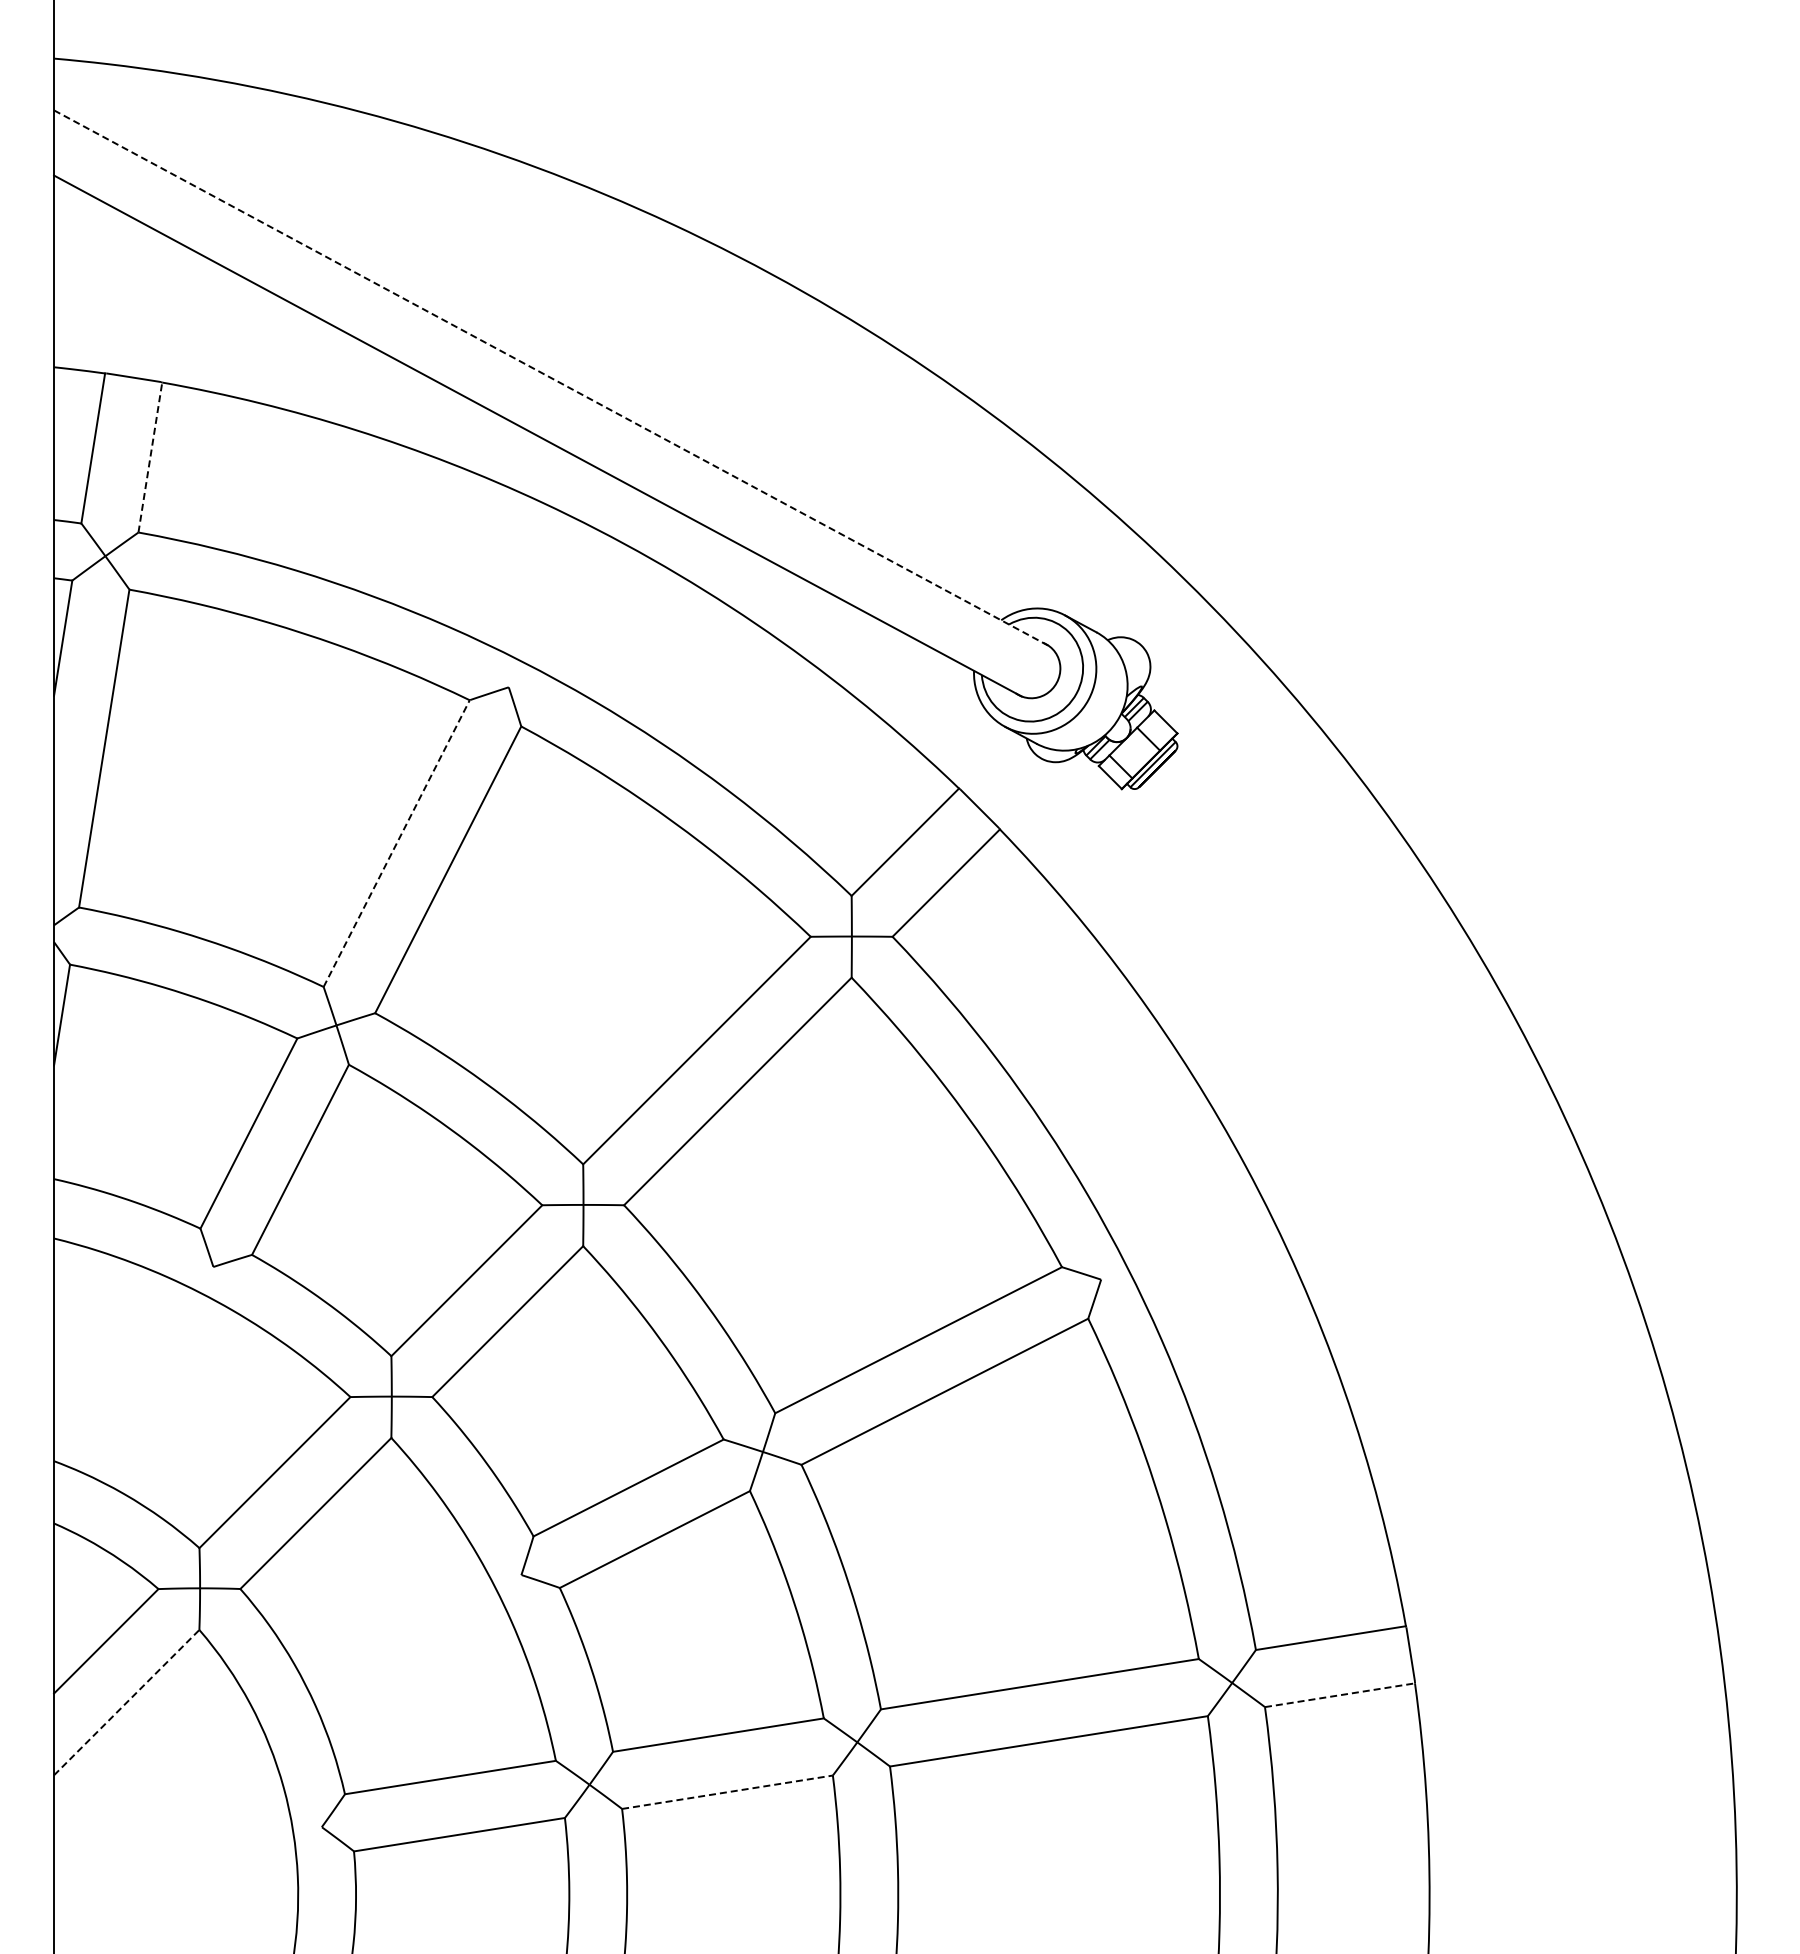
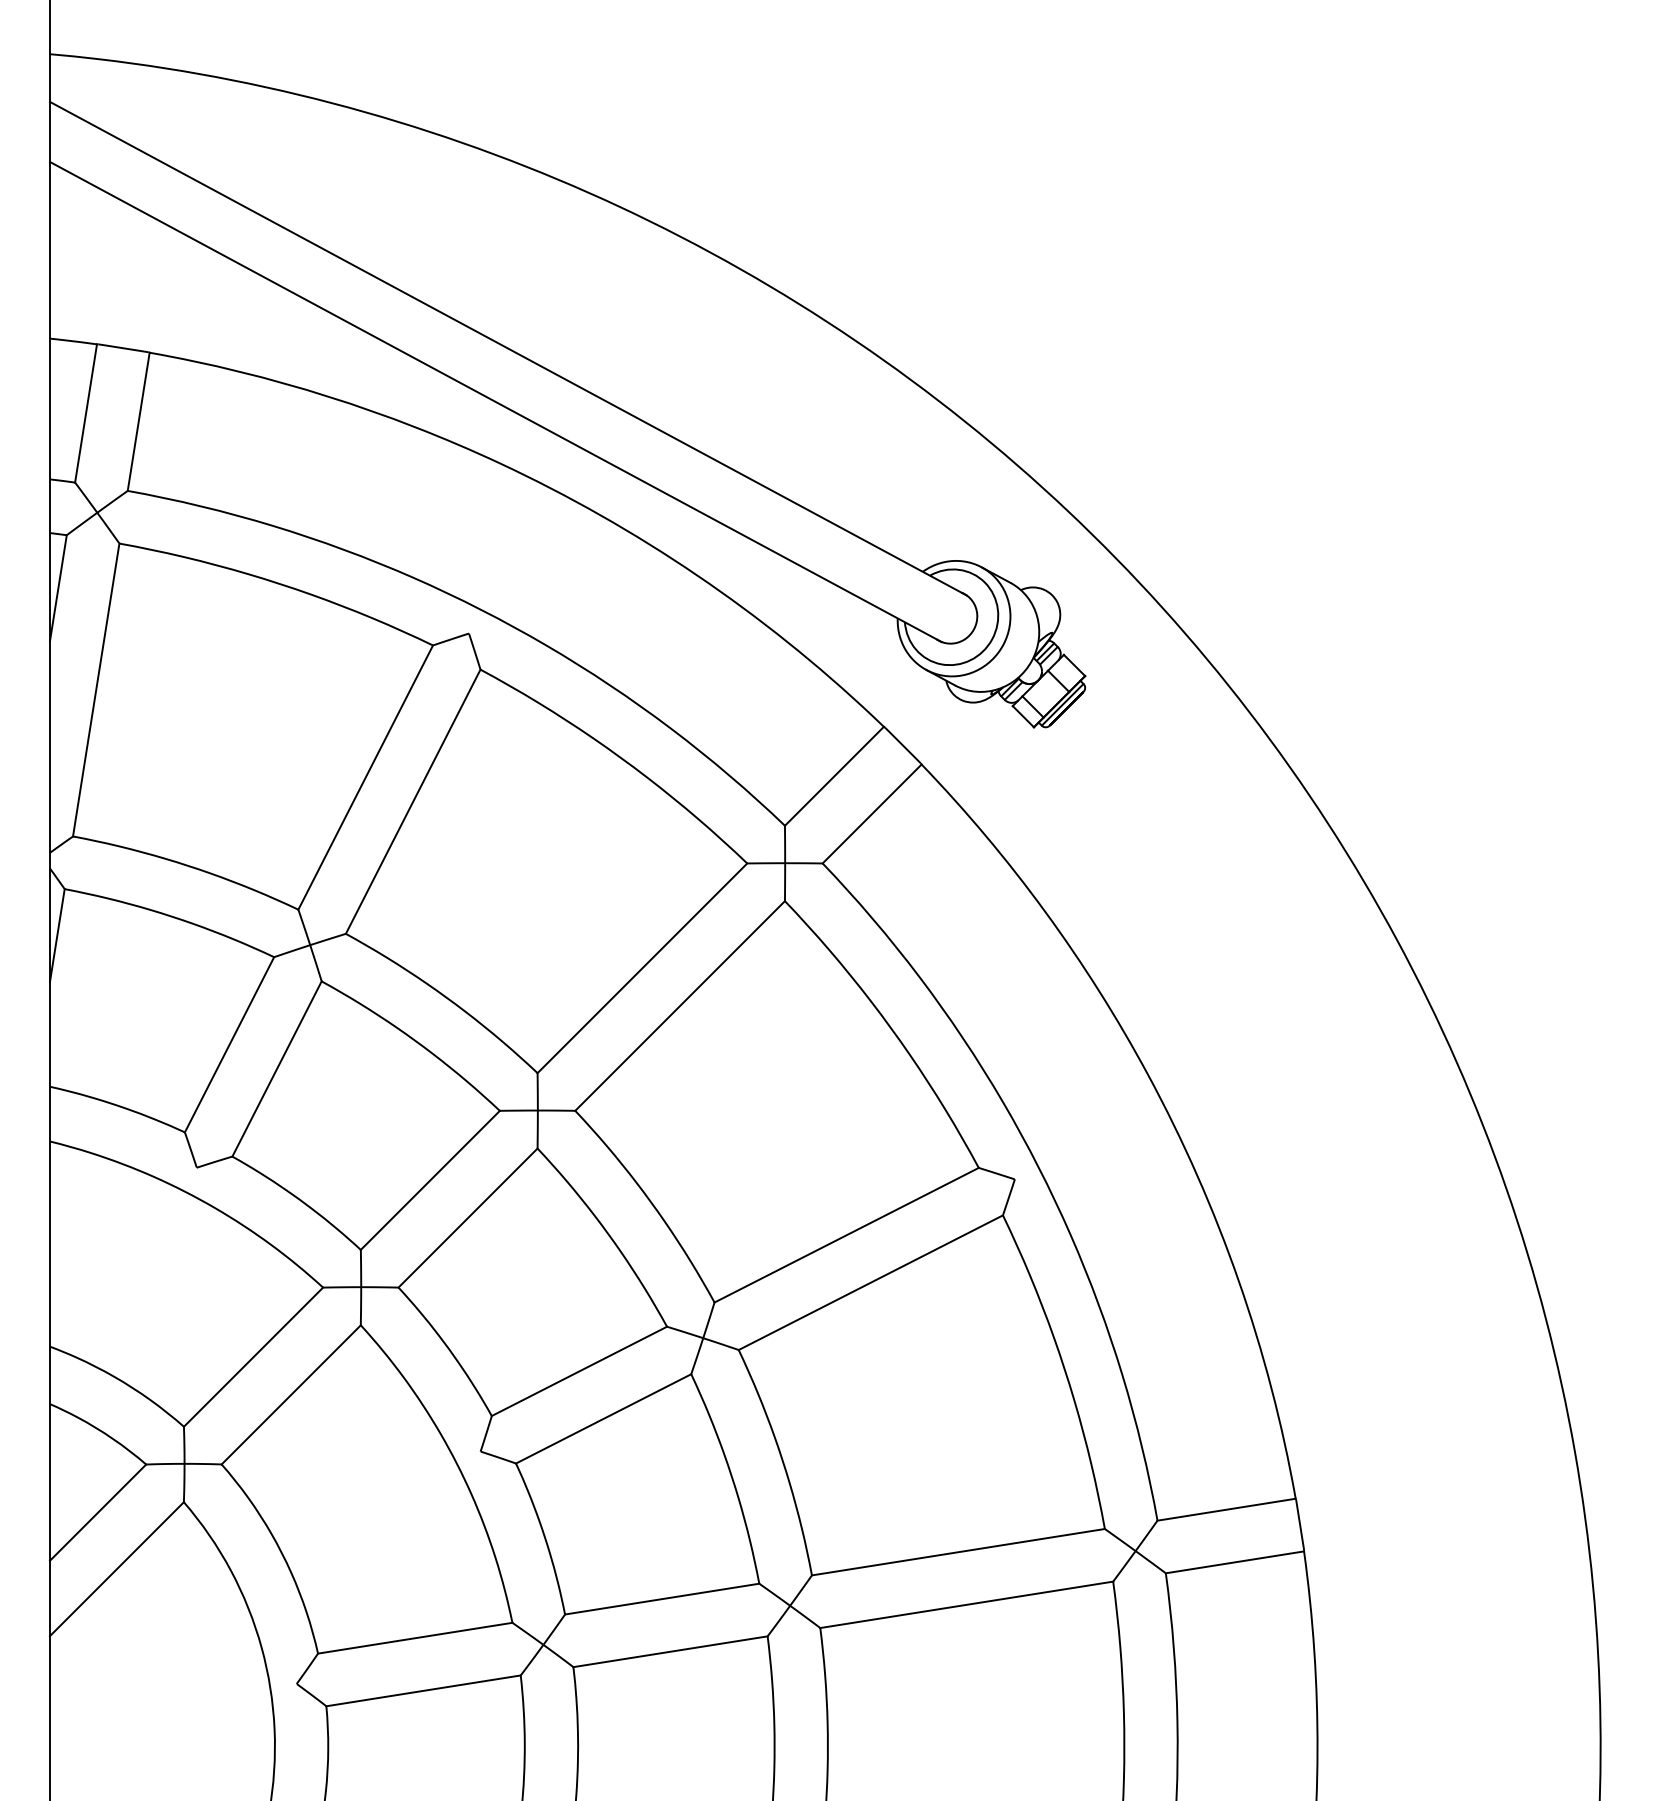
line: (552, 378) -> (509, 348), dashed -> solid
line: (150, 457) -> (138, 421), dashed -> solid
line: (396, 843) -> (365, 777), dashed -> solid
line: (1339, 1695) -> (1234, 1562), dashed -> solid
line: (126, 1702) -> (116, 1569), dashed -> solid
line: (727, 1792) -> (670, 1651), dashed -> solid

